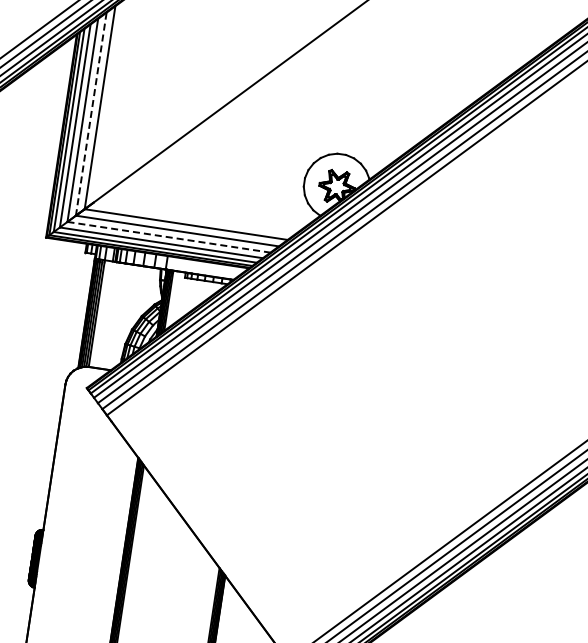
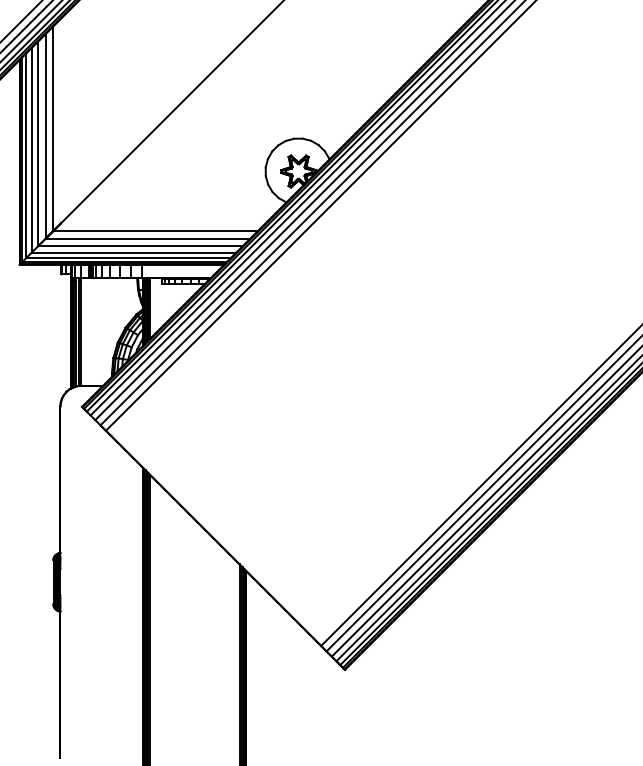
line: (91, 114) -> (45, 136), dashed -> solid
line: (169, 237) -> (141, 246), dashed -> solid

